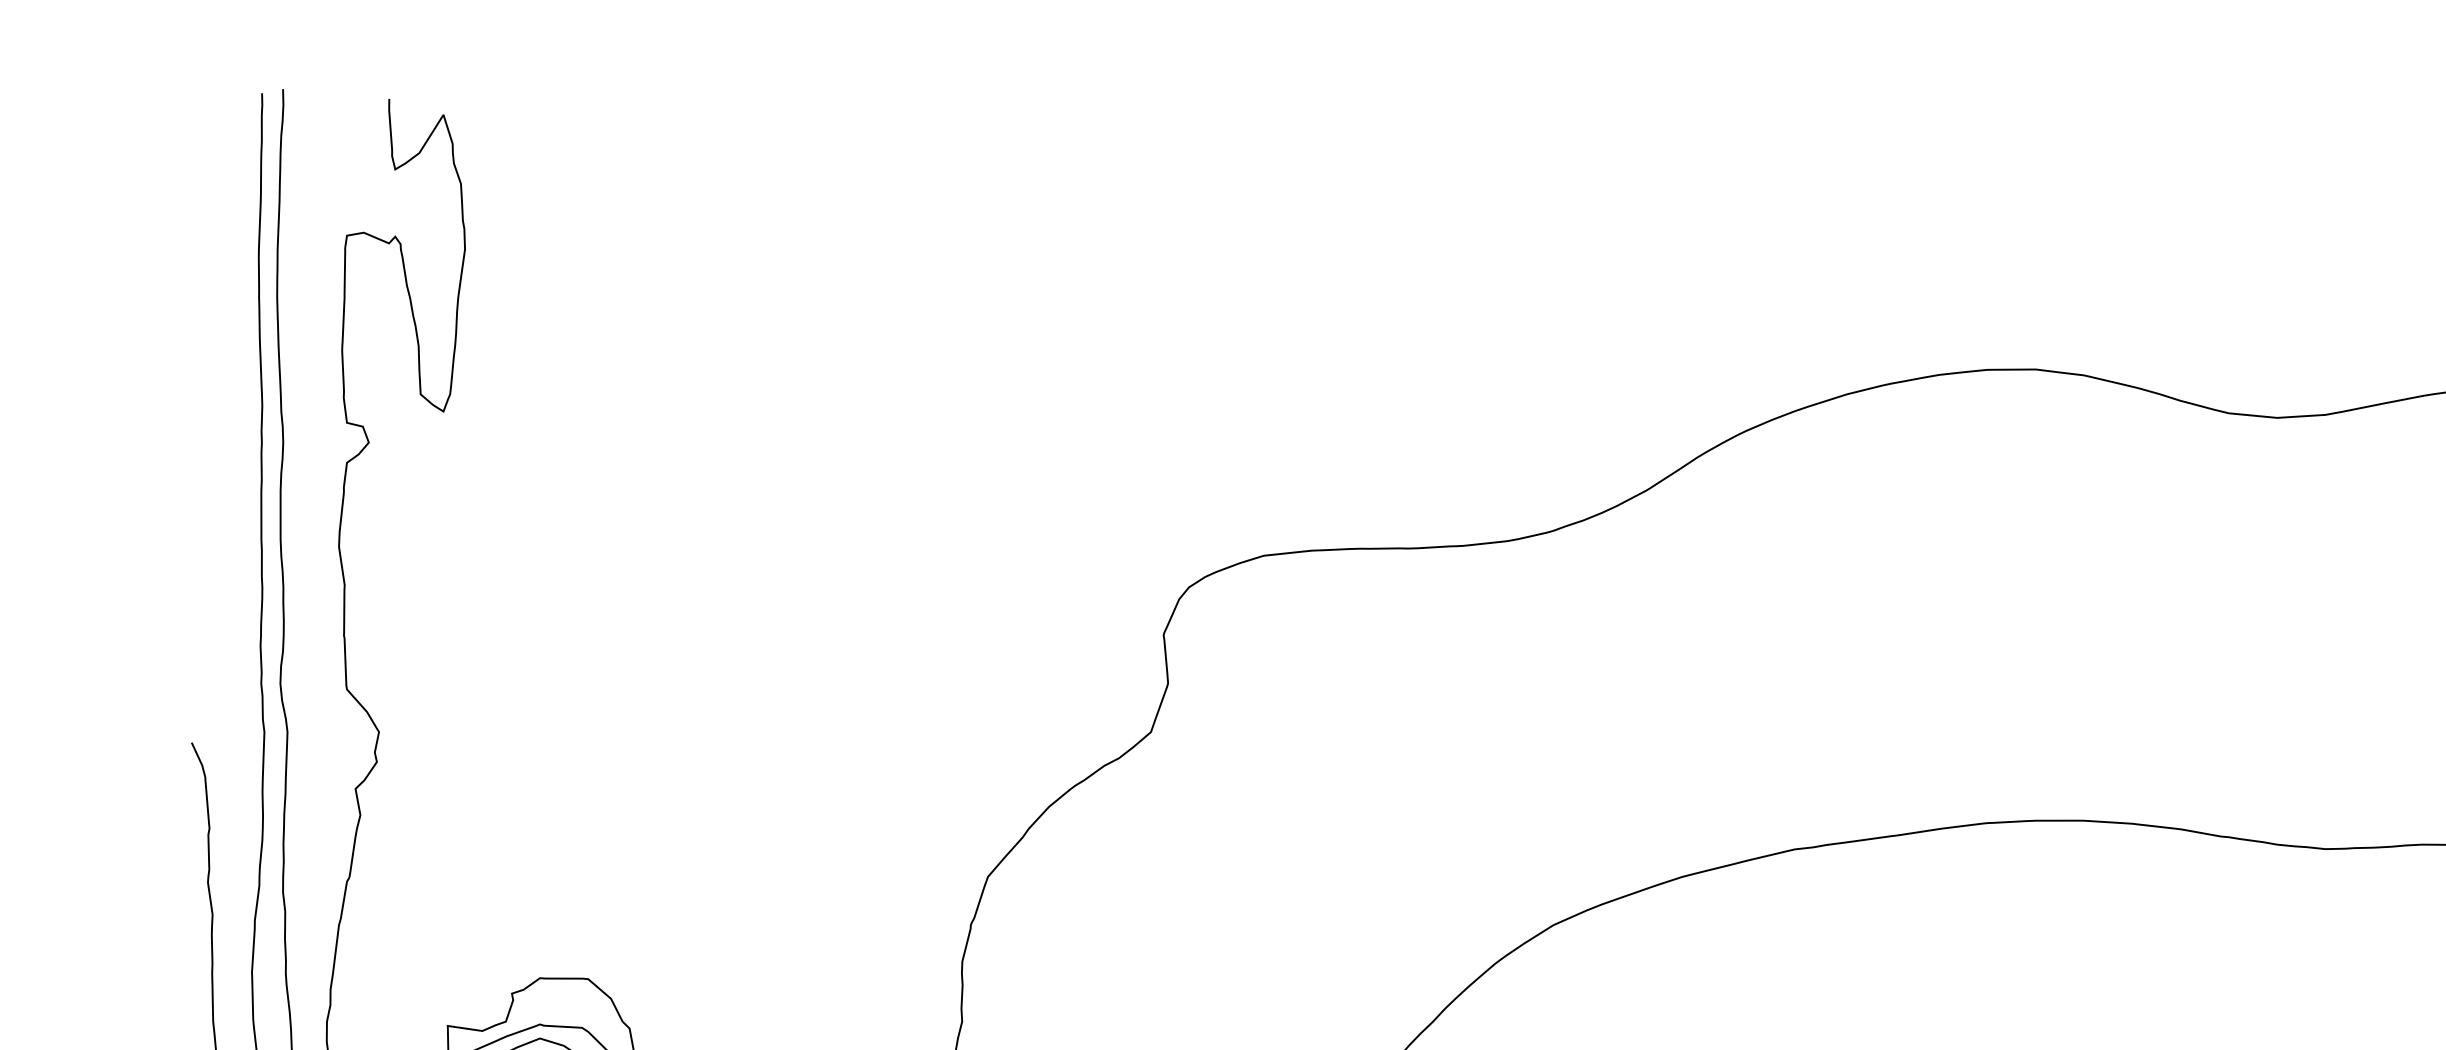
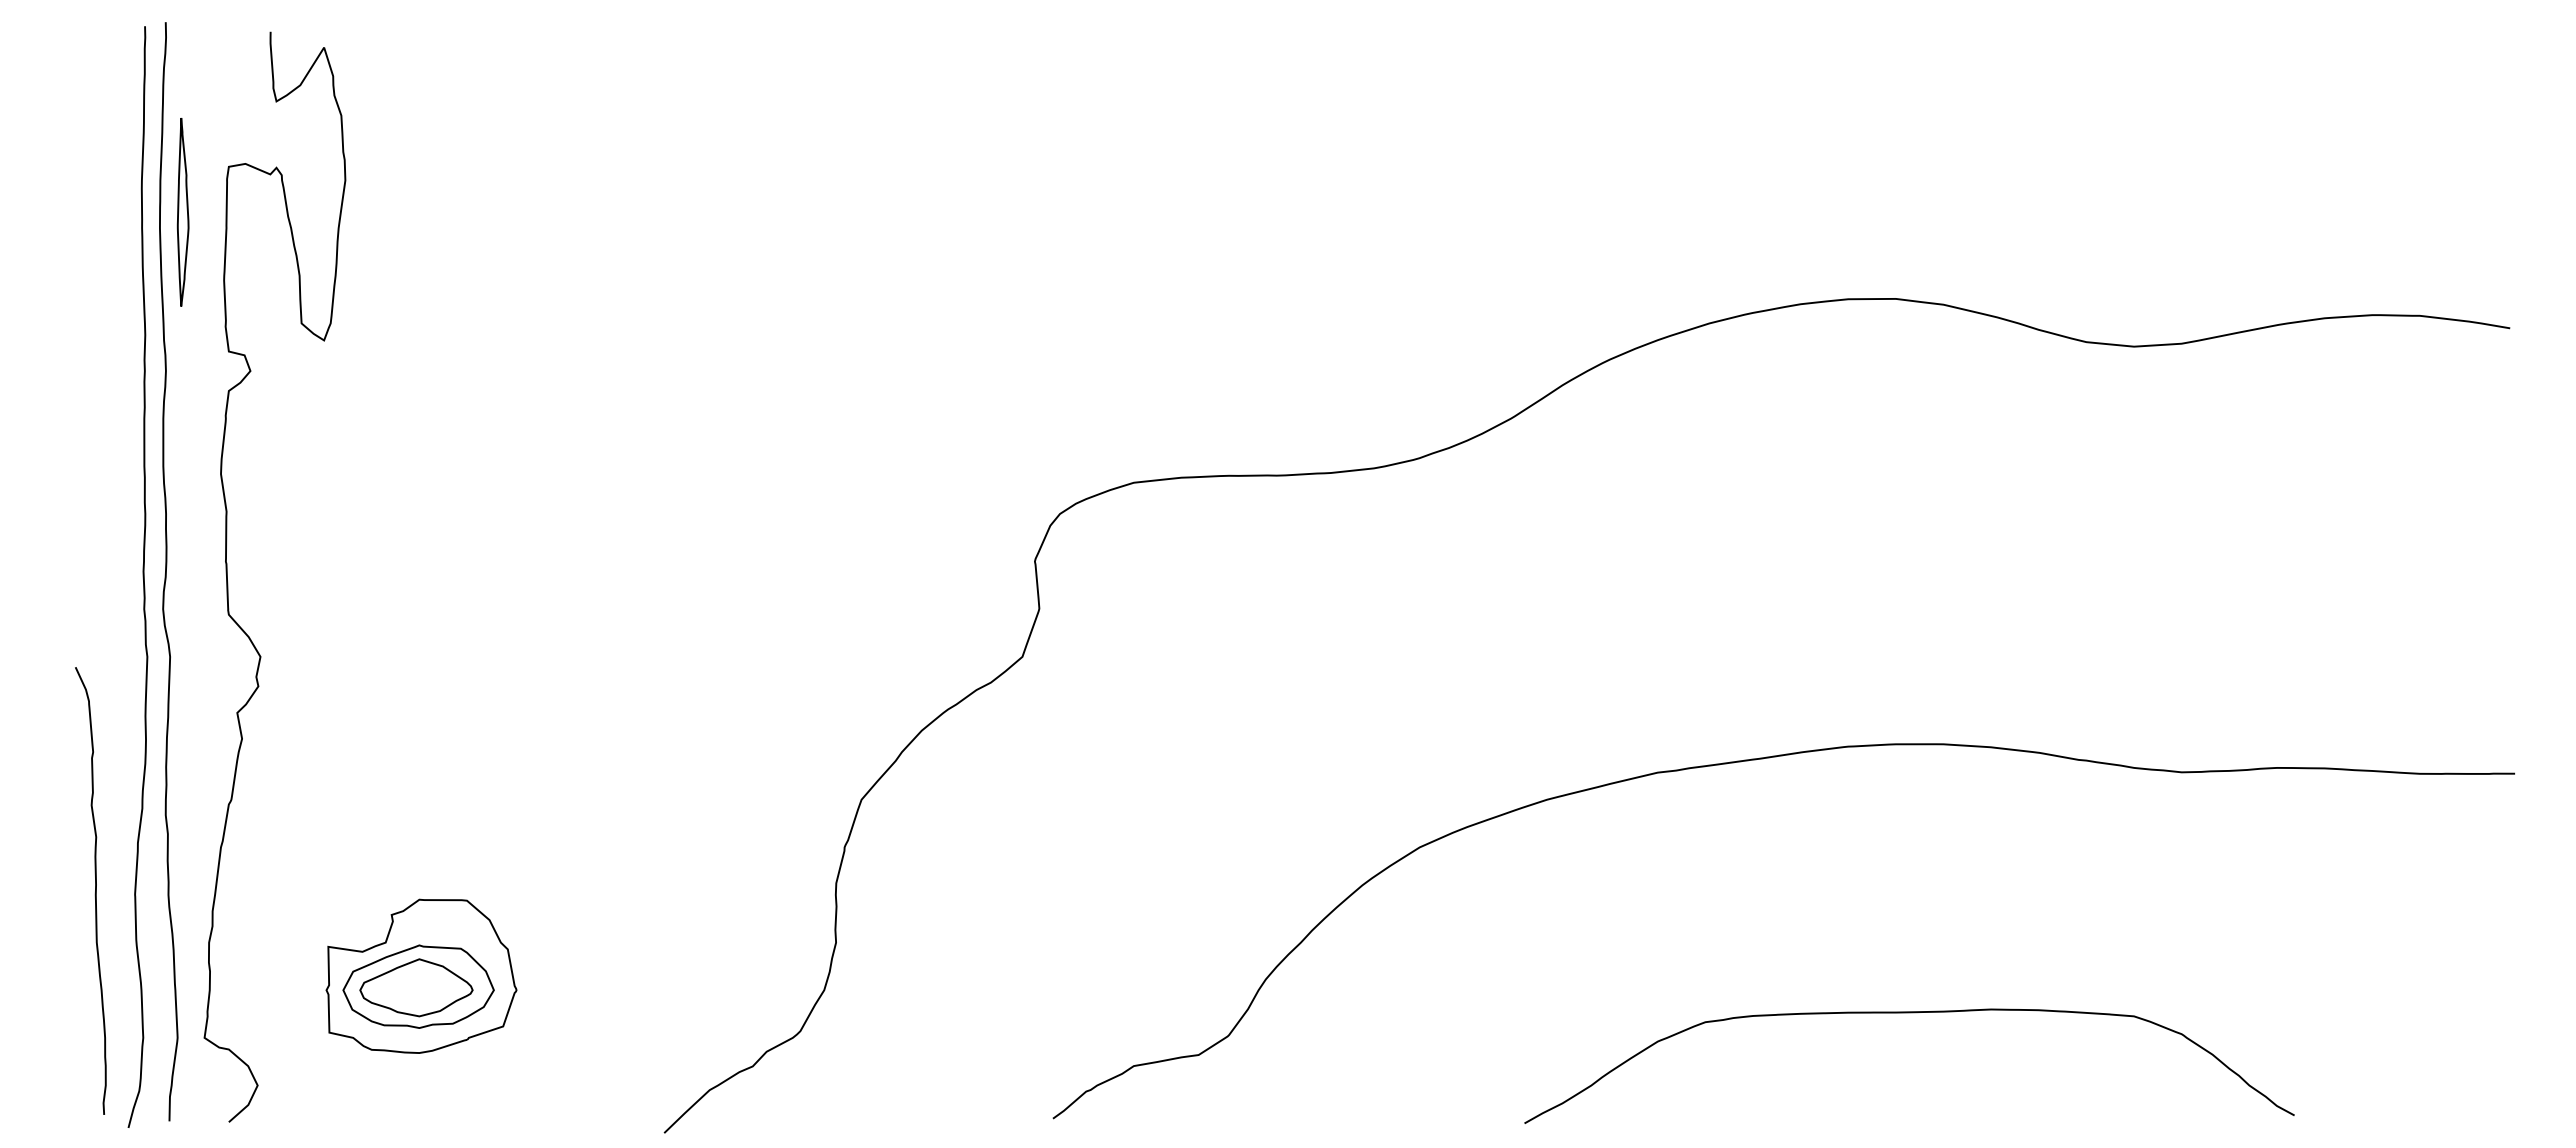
part: (300, 281) -> (182, 212), added

